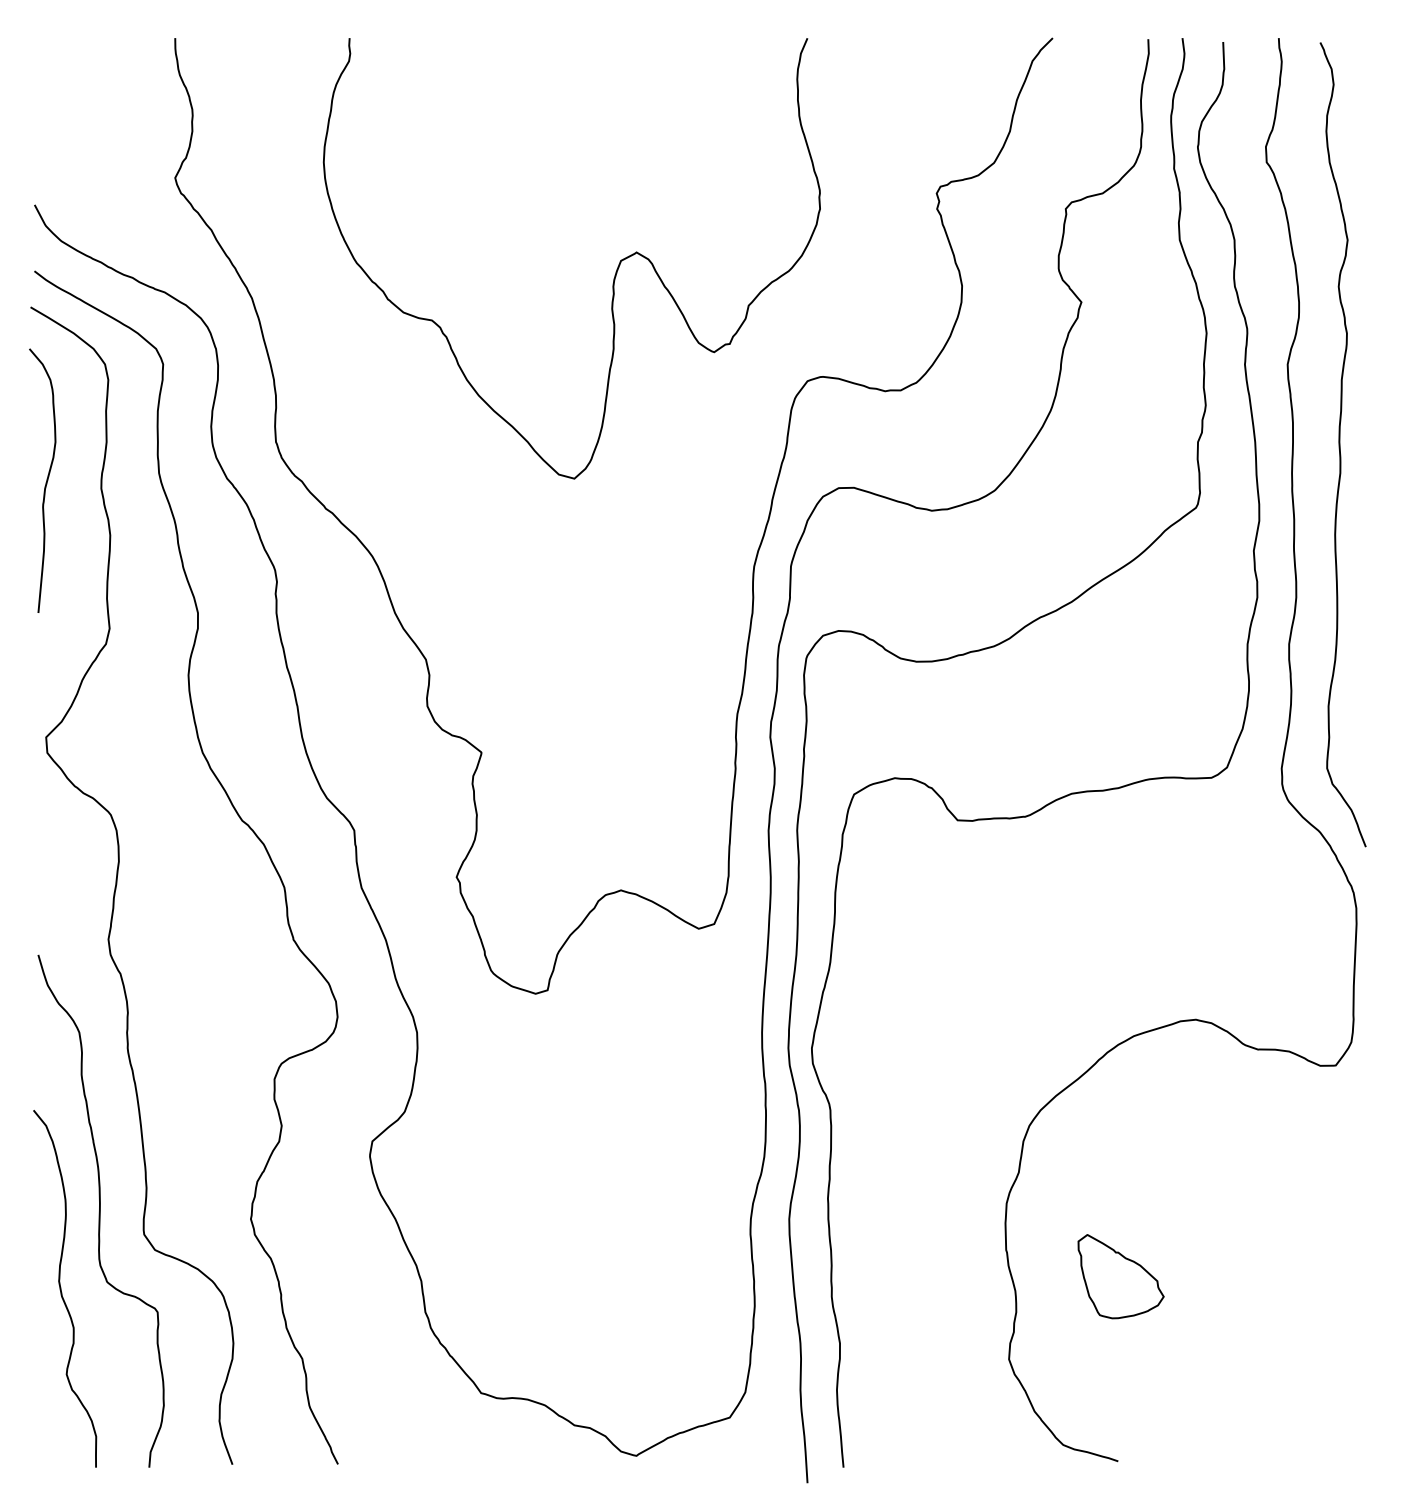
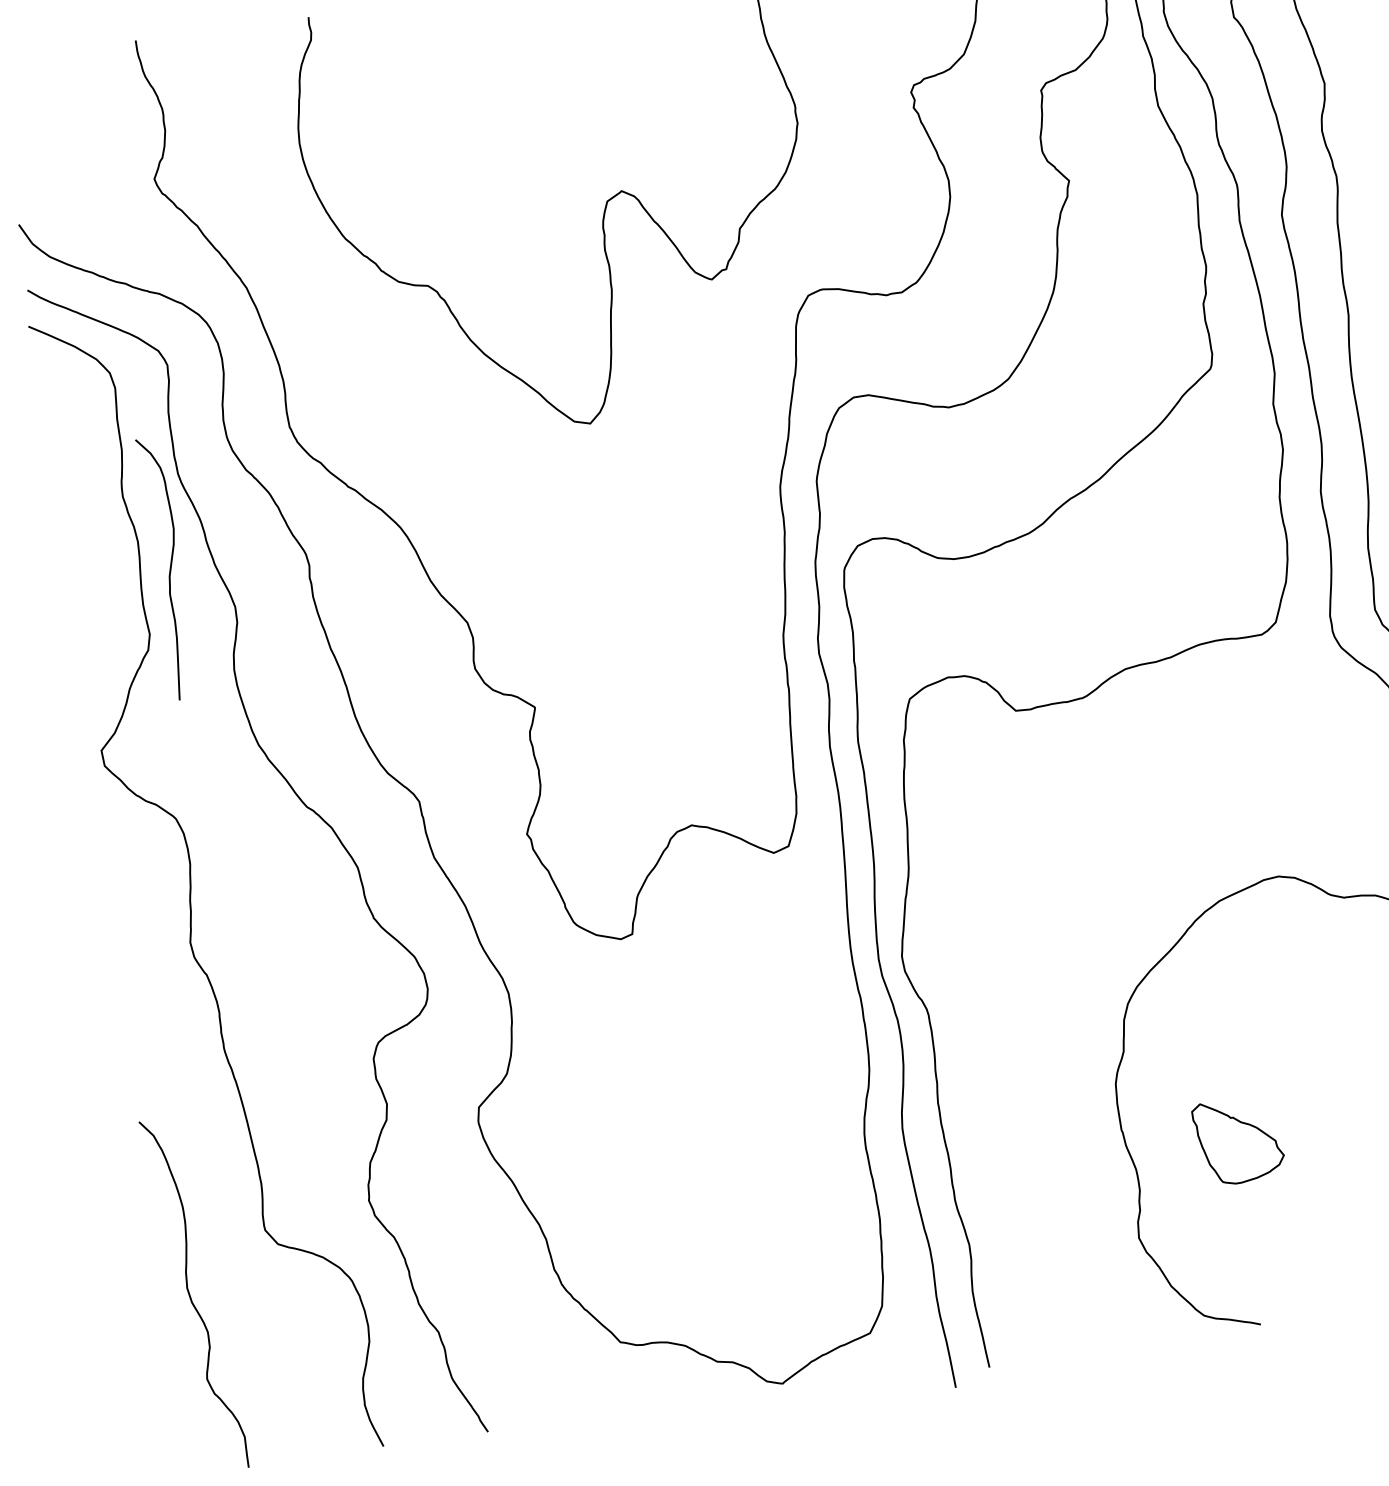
curve: (45, 482) -> (169, 570), moved
curve: (100, 1210) -> (218, 1212), removed

